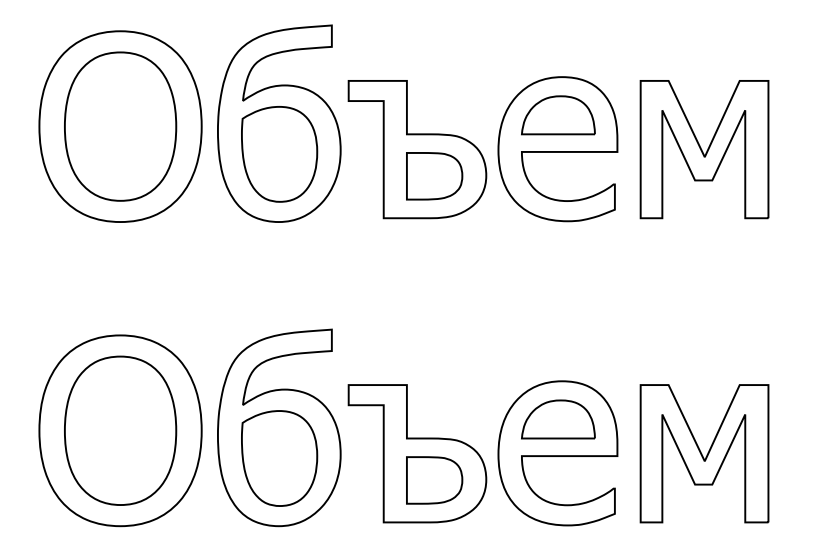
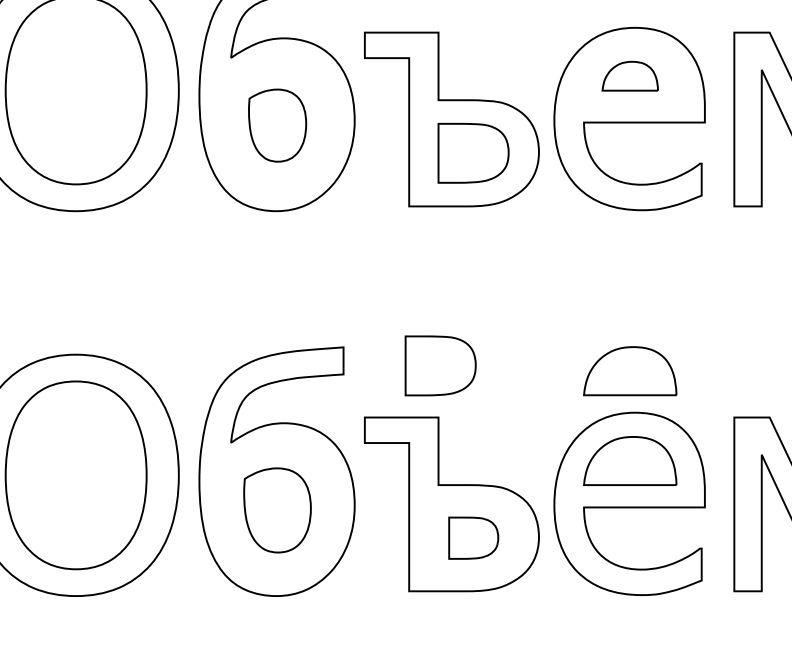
part: (558, 115) -> (630, 76), size x0.6
part: (279, 154) -> (277, 125), size x0.6
part: (408, 344) -> (440, 366), added
part: (558, 348) -> (630, 371), added
part: (279, 458) -> (277, 510), size x0.7
part: (434, 480) -> (473, 538), size x0.7

